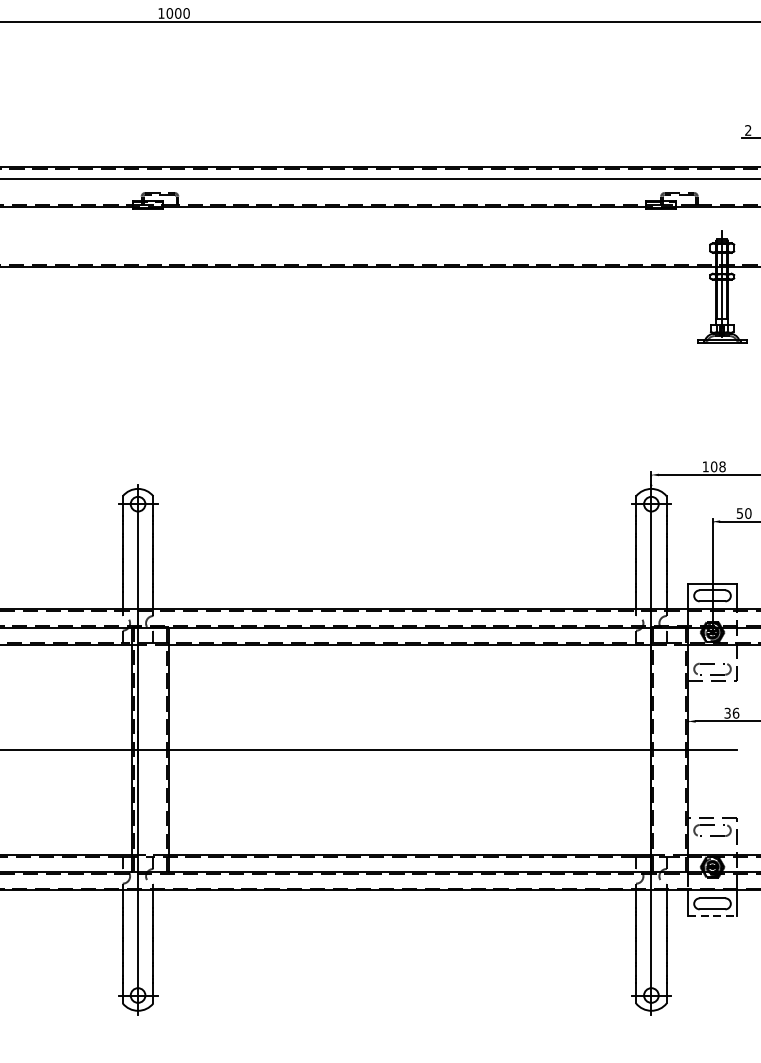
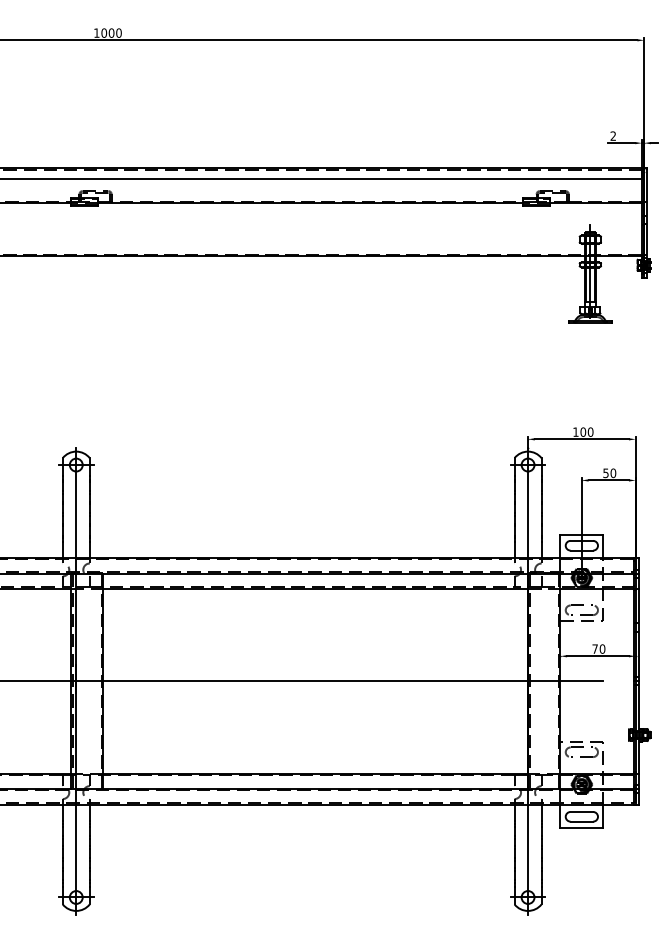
text: (722, 466) -> (590, 431), 108 -> 100
text: (731, 712) -> (598, 648), 36 -> 70
line: (712, 916) -> (581, 827), dashed -> solid

